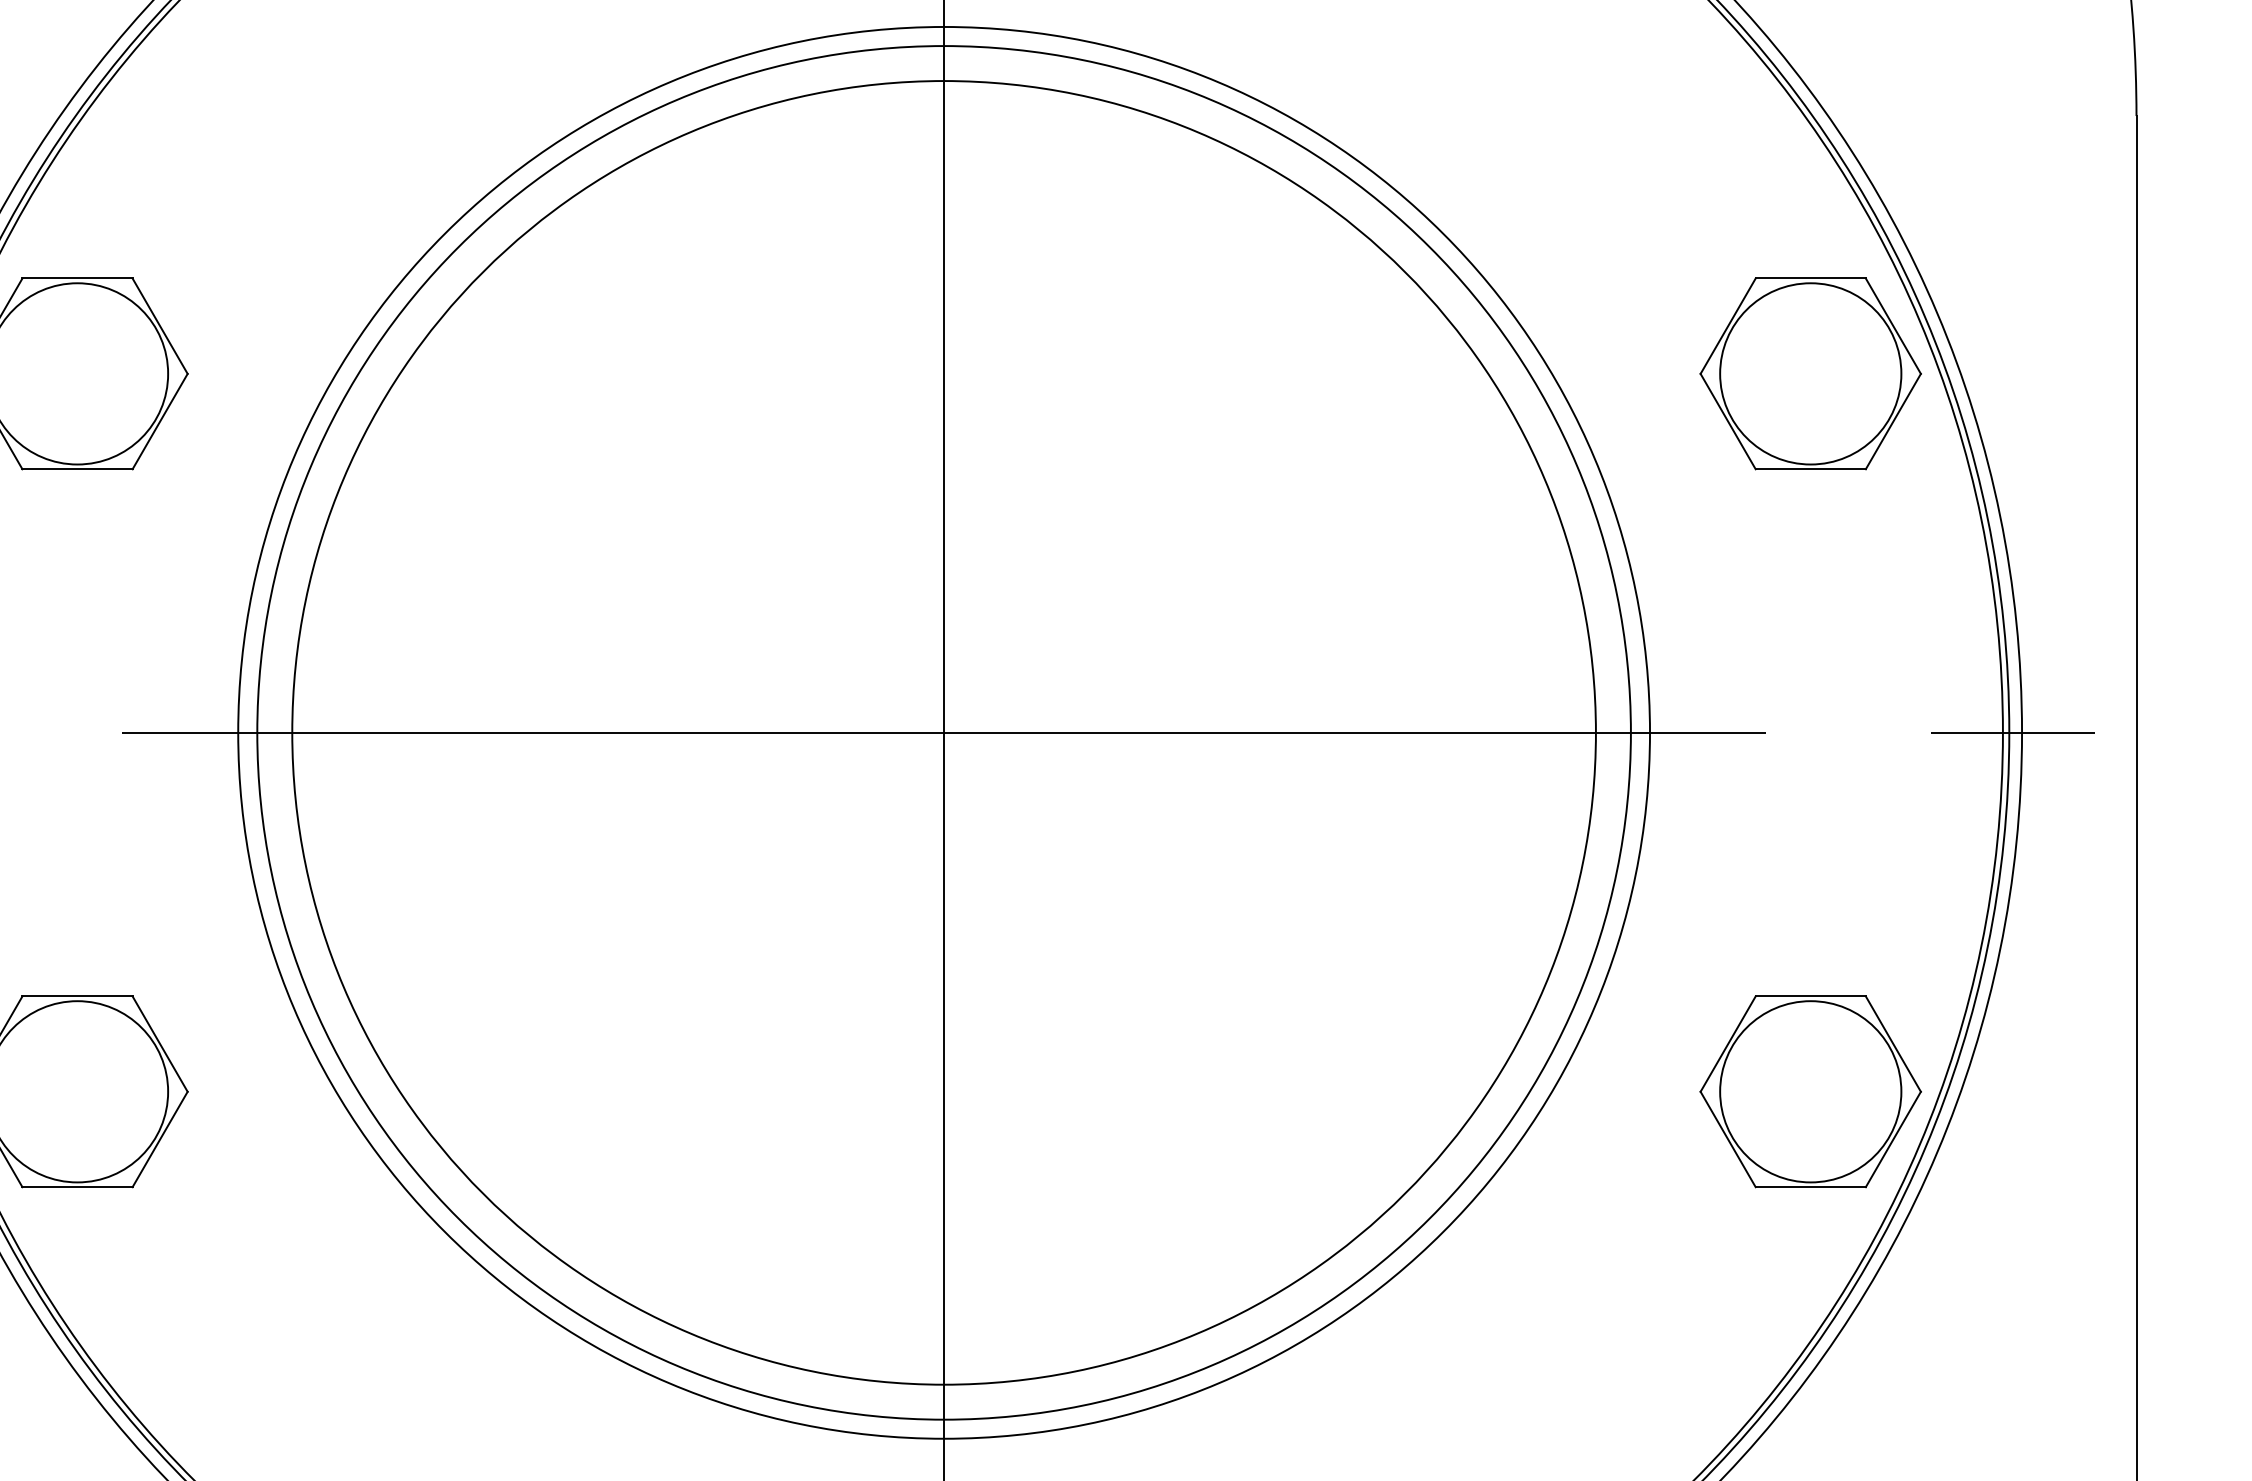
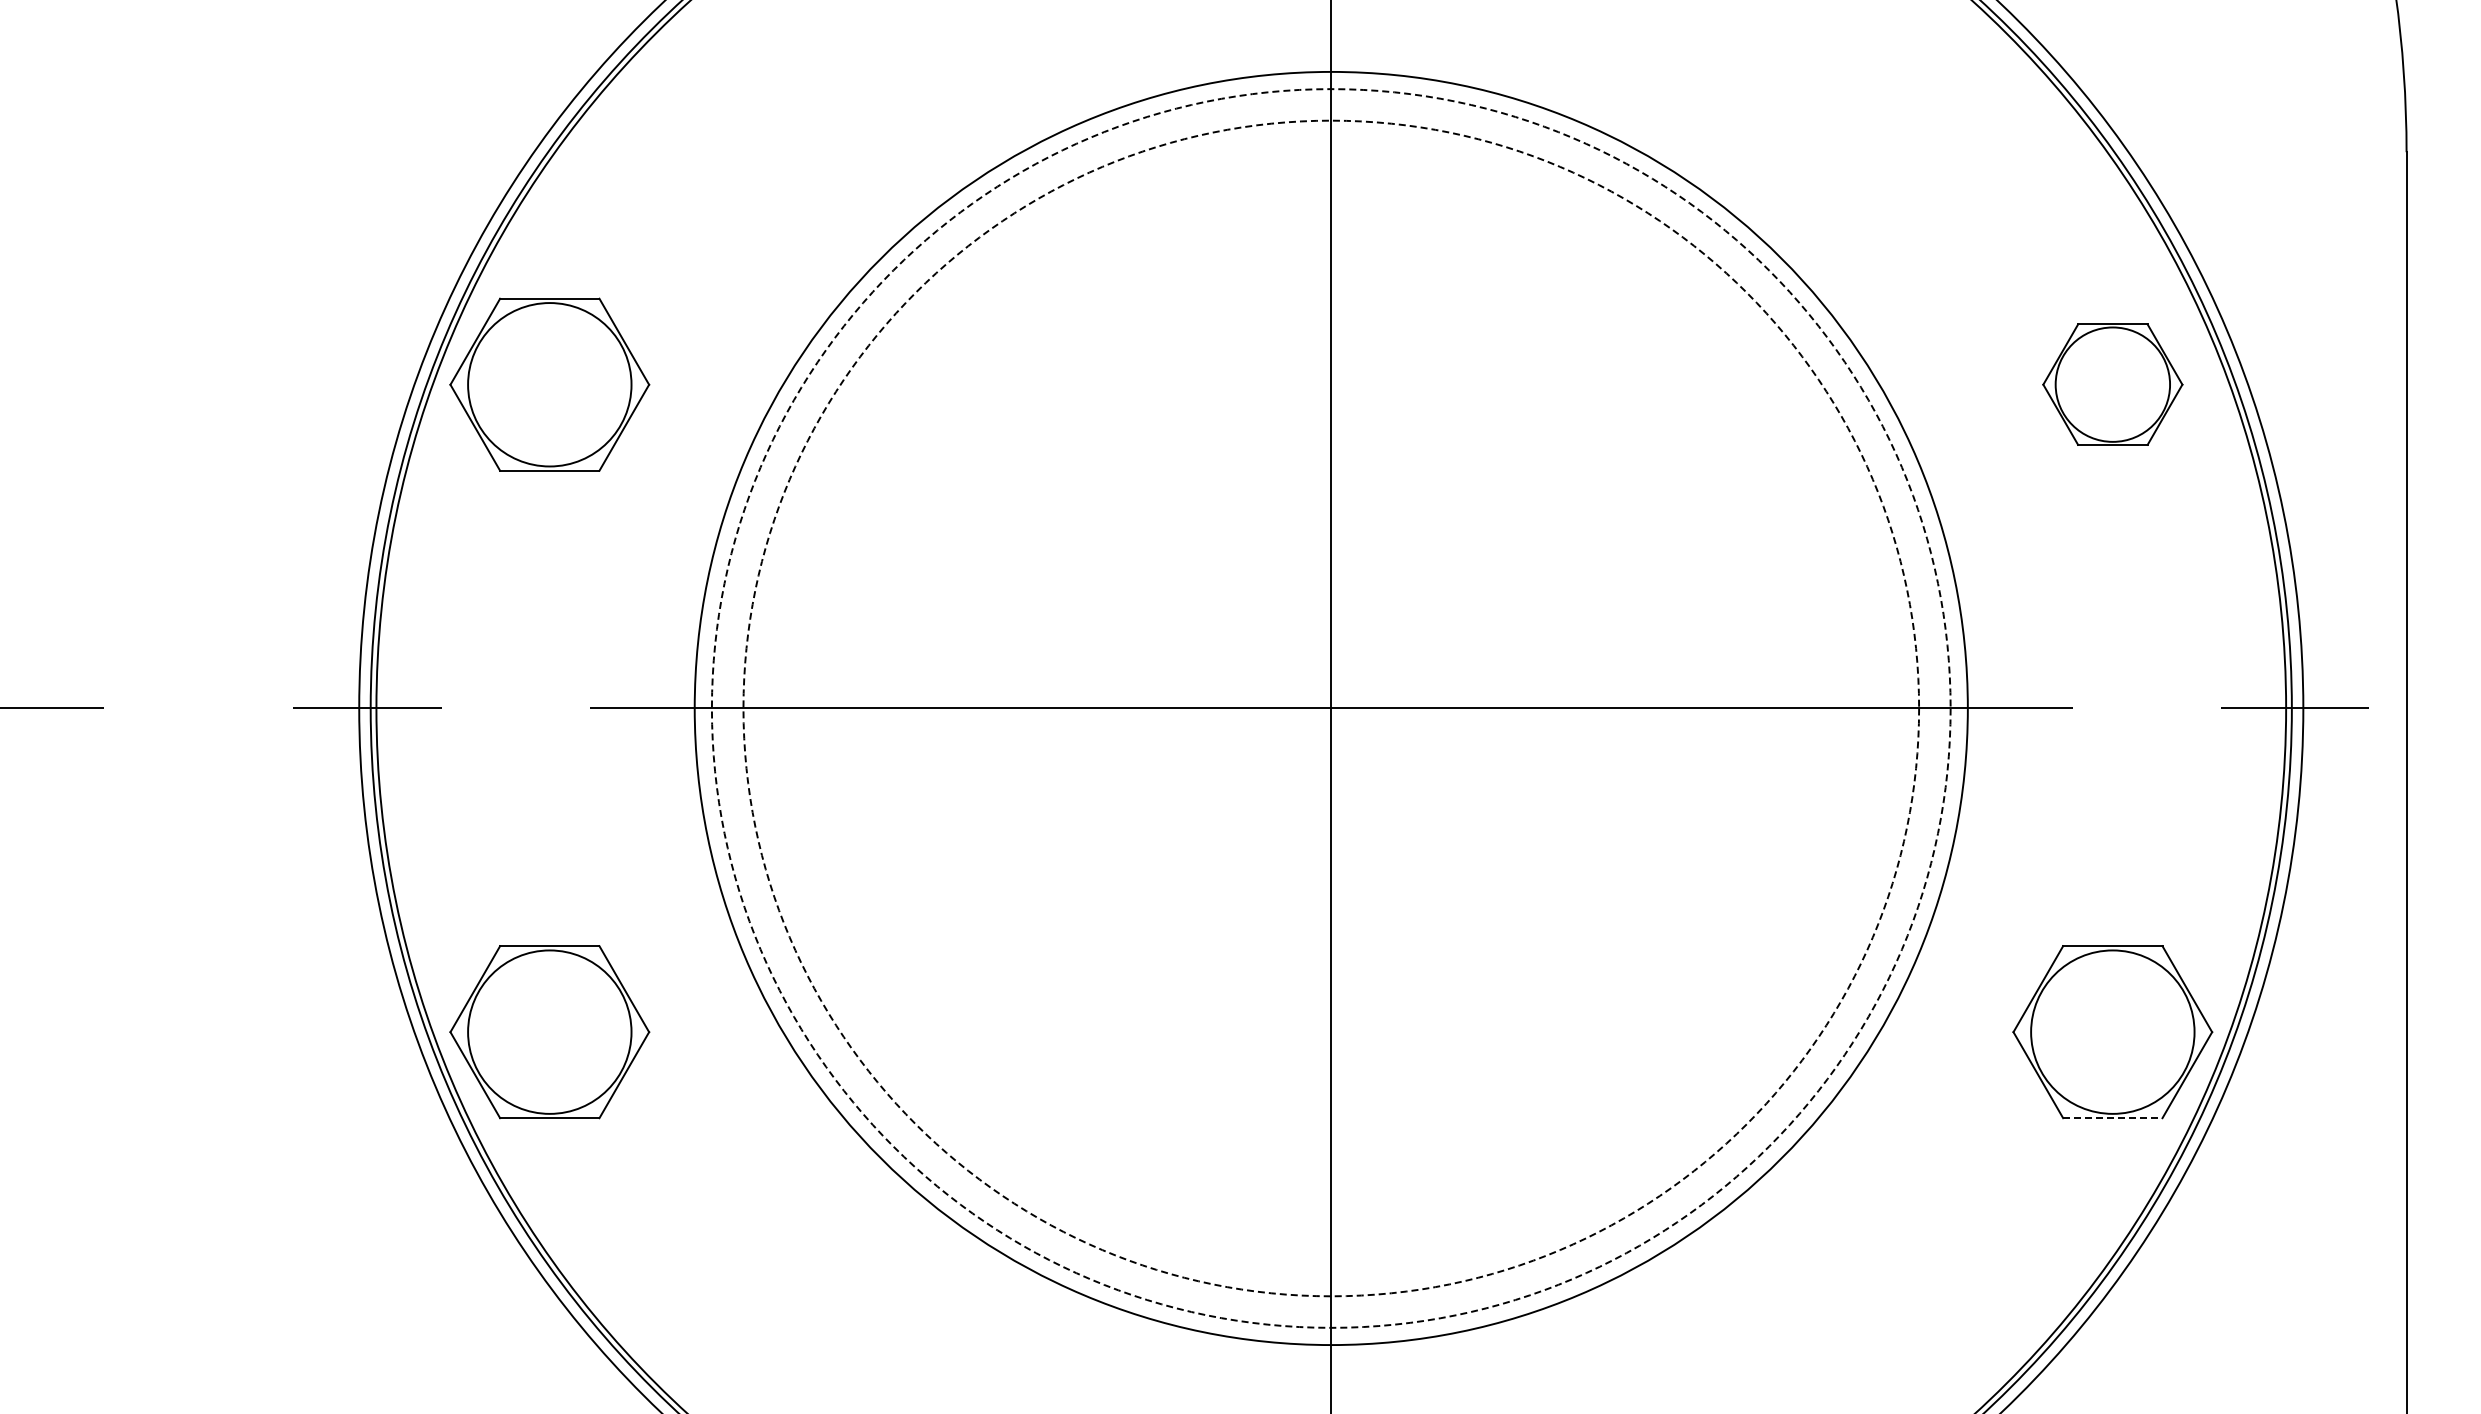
part: (1810, 373) -> (2112, 384), size x0.7
circle: (943, 732) -> (1330, 708), solid -> dashed
circle: (944, 732) -> (1331, 708), solid -> dashed
line: (1810, 1187) -> (2112, 1118), solid -> dashed

